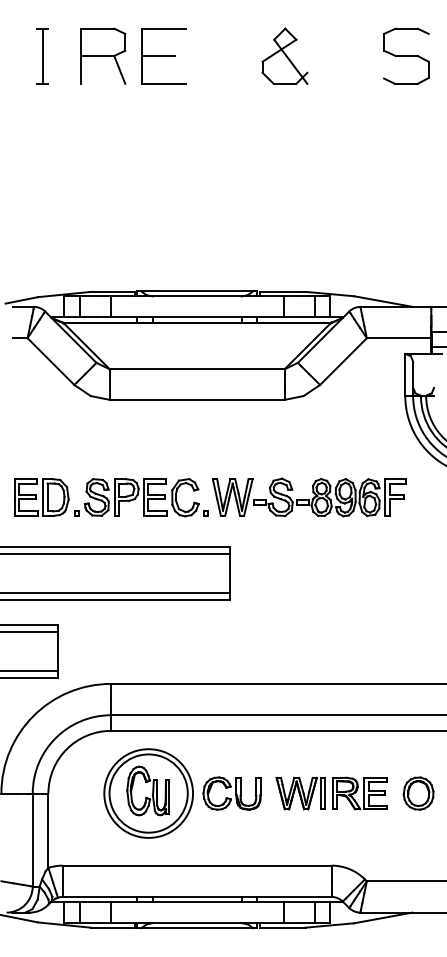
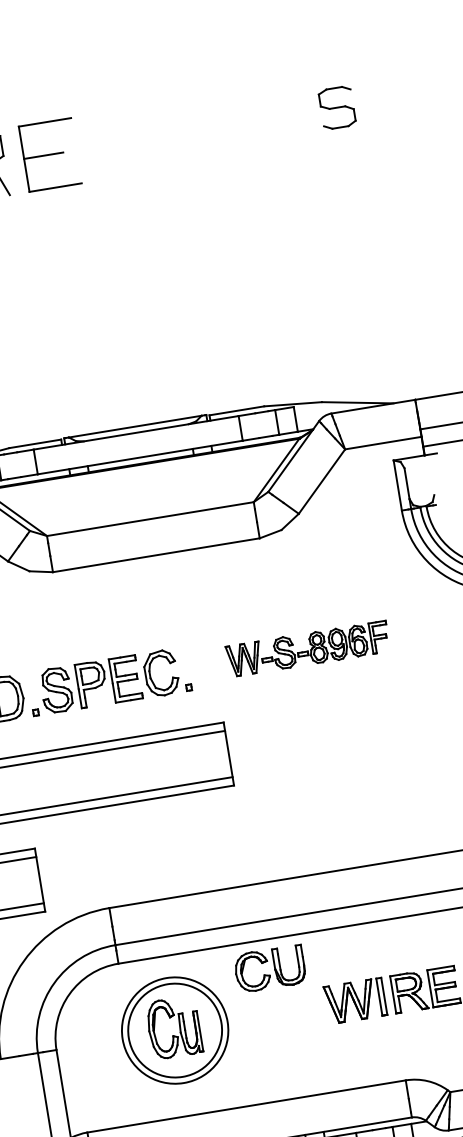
part: (284, 55) -> (192, 130), removed
part: (406, 55) -> (337, 107), size x0.6
part: (309, 497) -> (308, 649), size x0.7
part: (231, 793) -> (269, 968), moved

